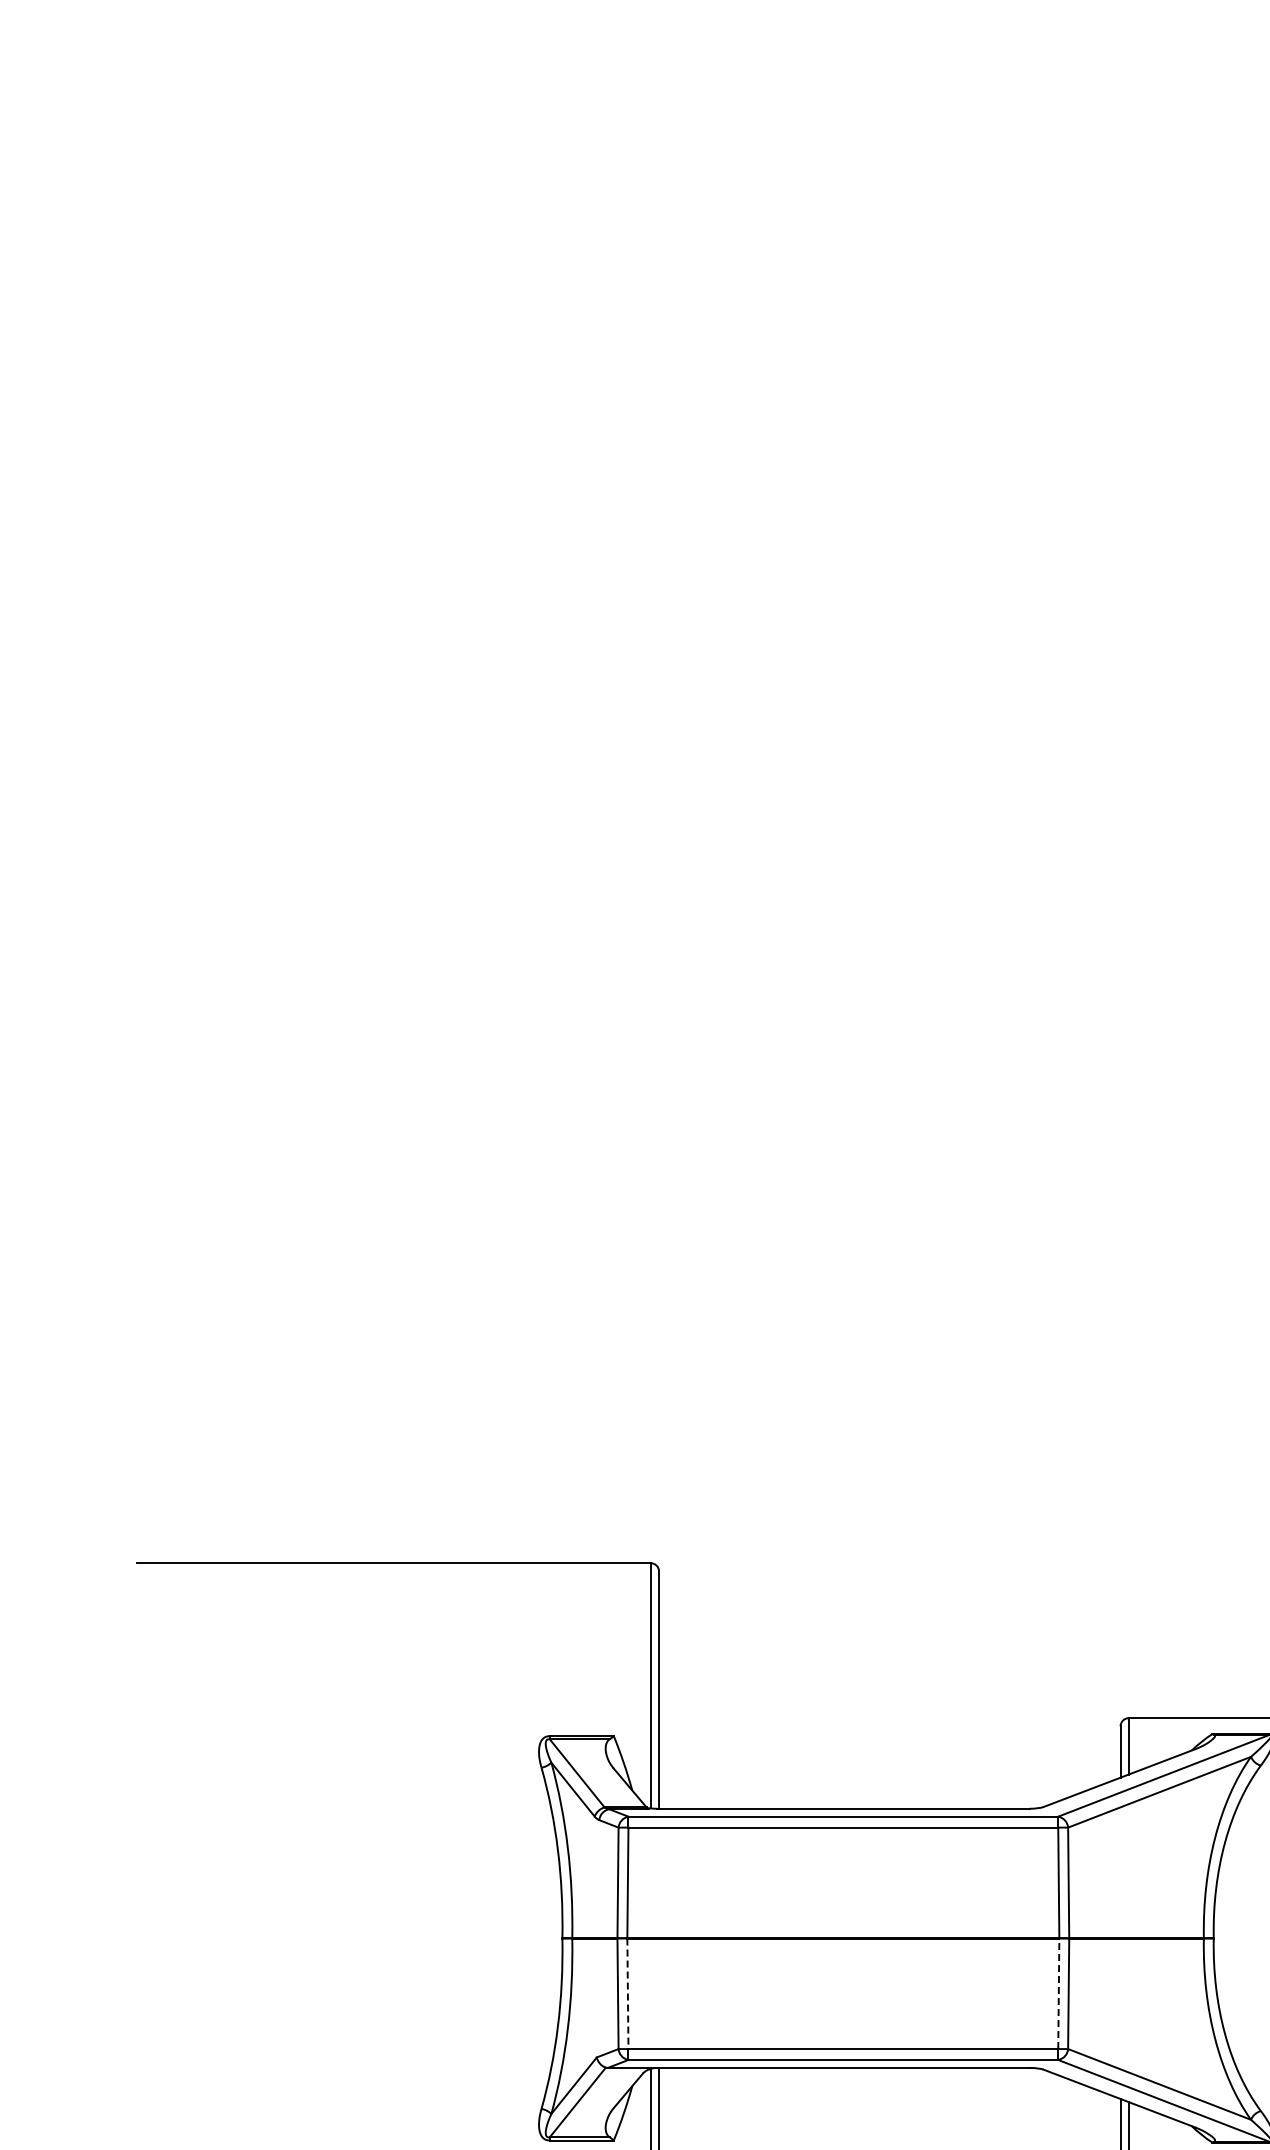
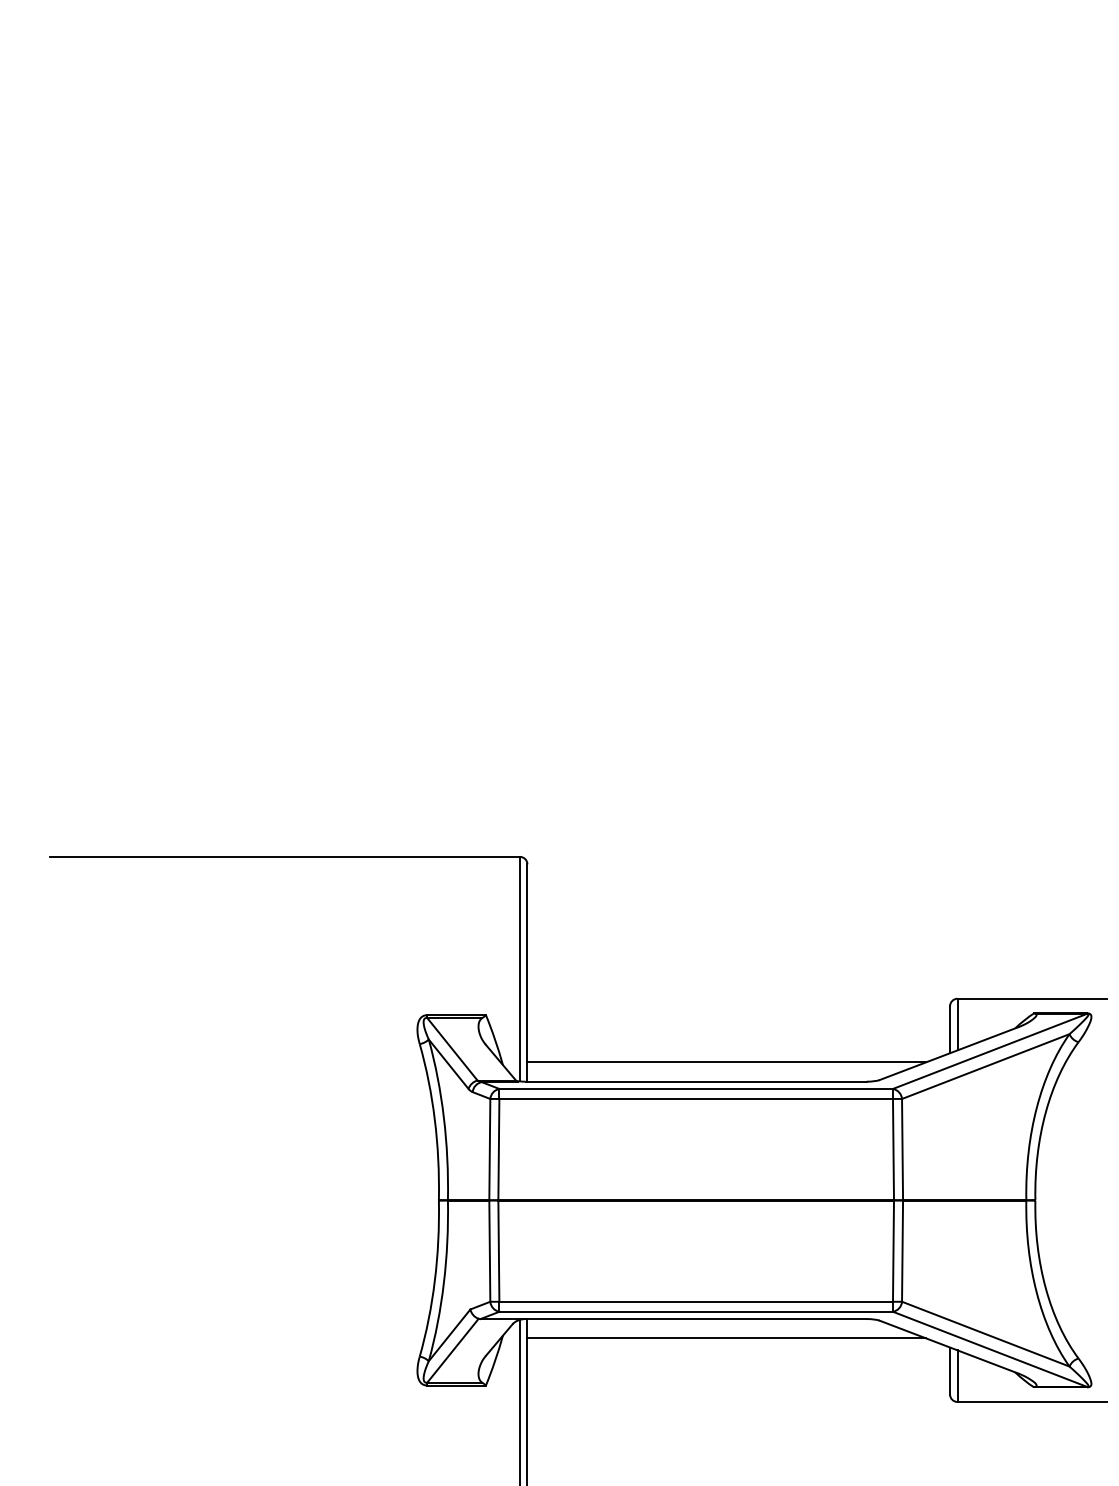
line: (876, 1787) -> (726, 1062), added
line: (1058, 1993) -> (893, 1250), dashed -> solid
line: (627, 1994) -> (498, 1251), dashed -> solid
line: (876, 2088) -> (726, 1337), added

